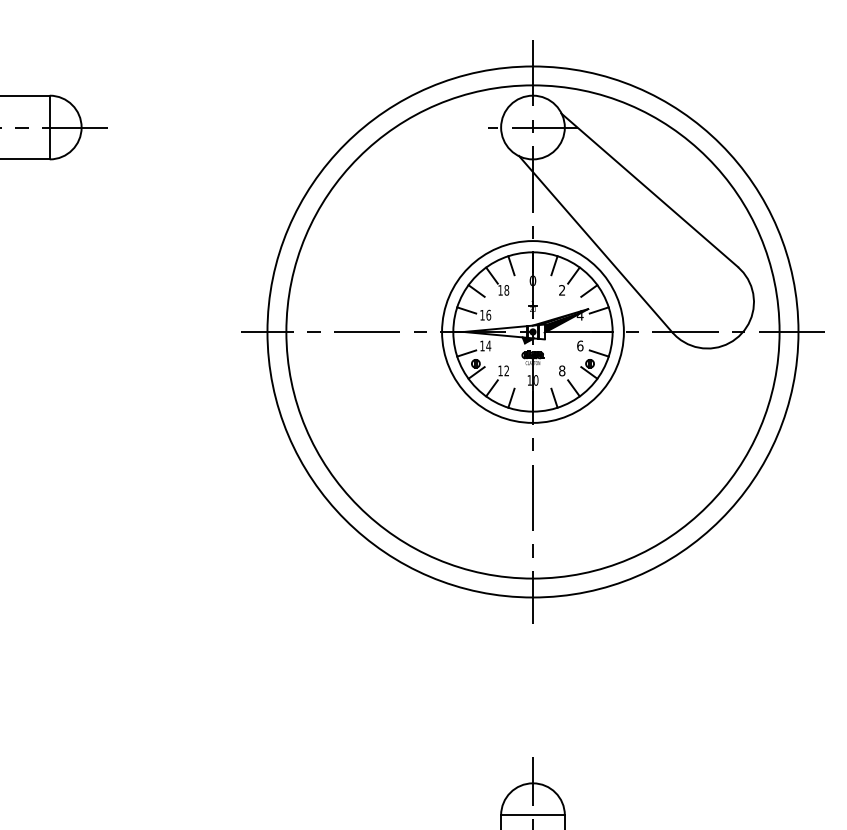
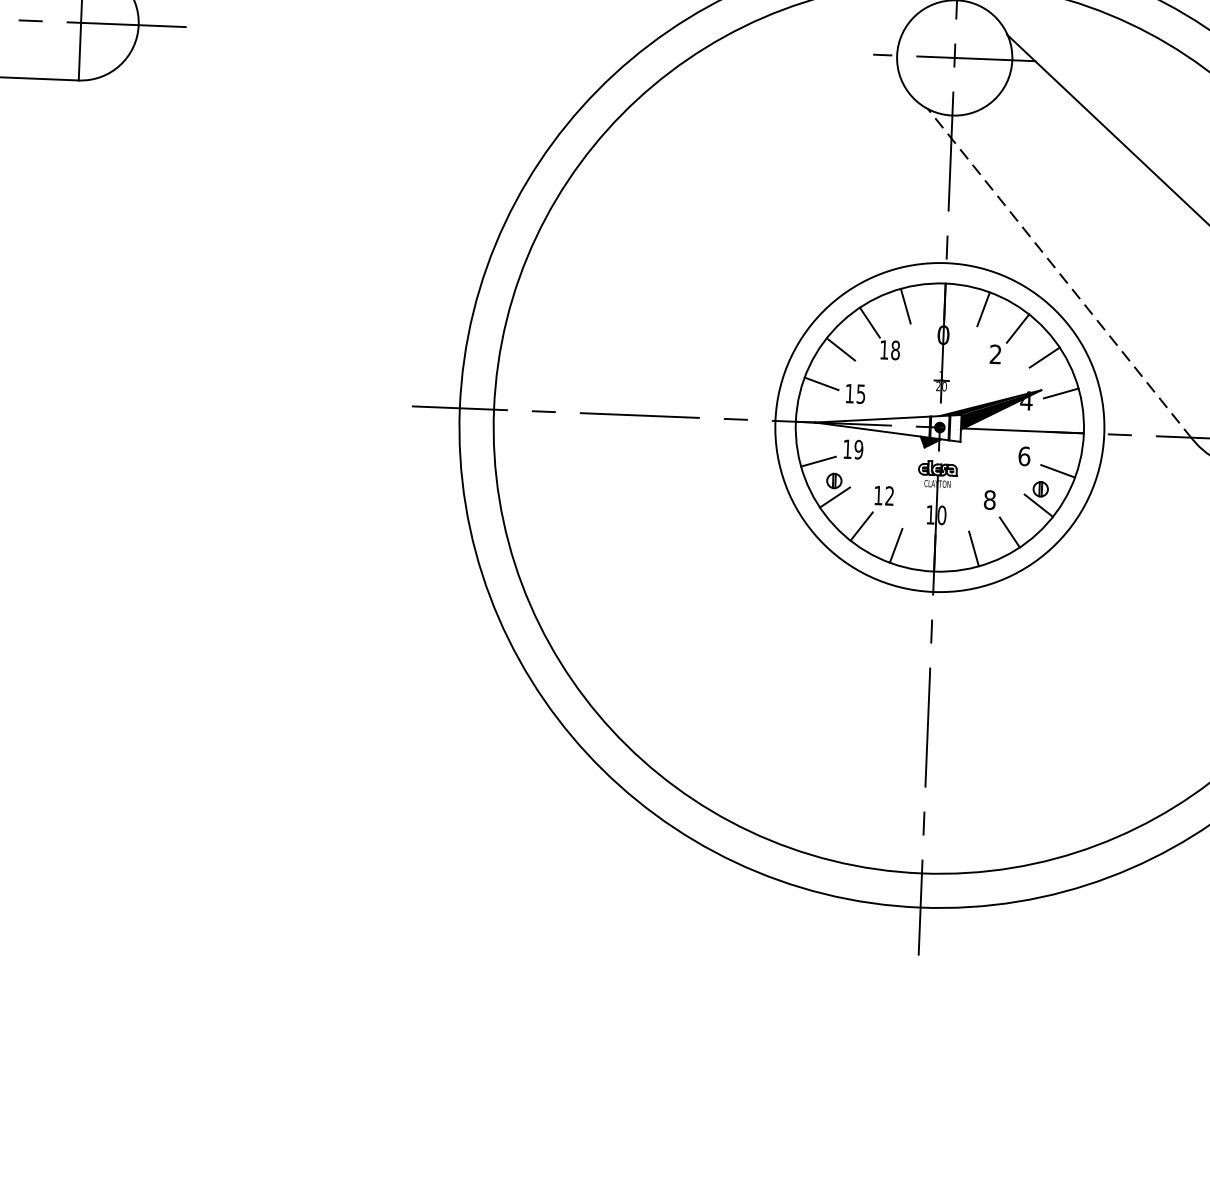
line: (595, 243) -> (1059, 272), solid -> dashed
text: (488, 314) -> (860, 392), 16 -> 15
text: (488, 345) -> (858, 448), 14 -> 19

